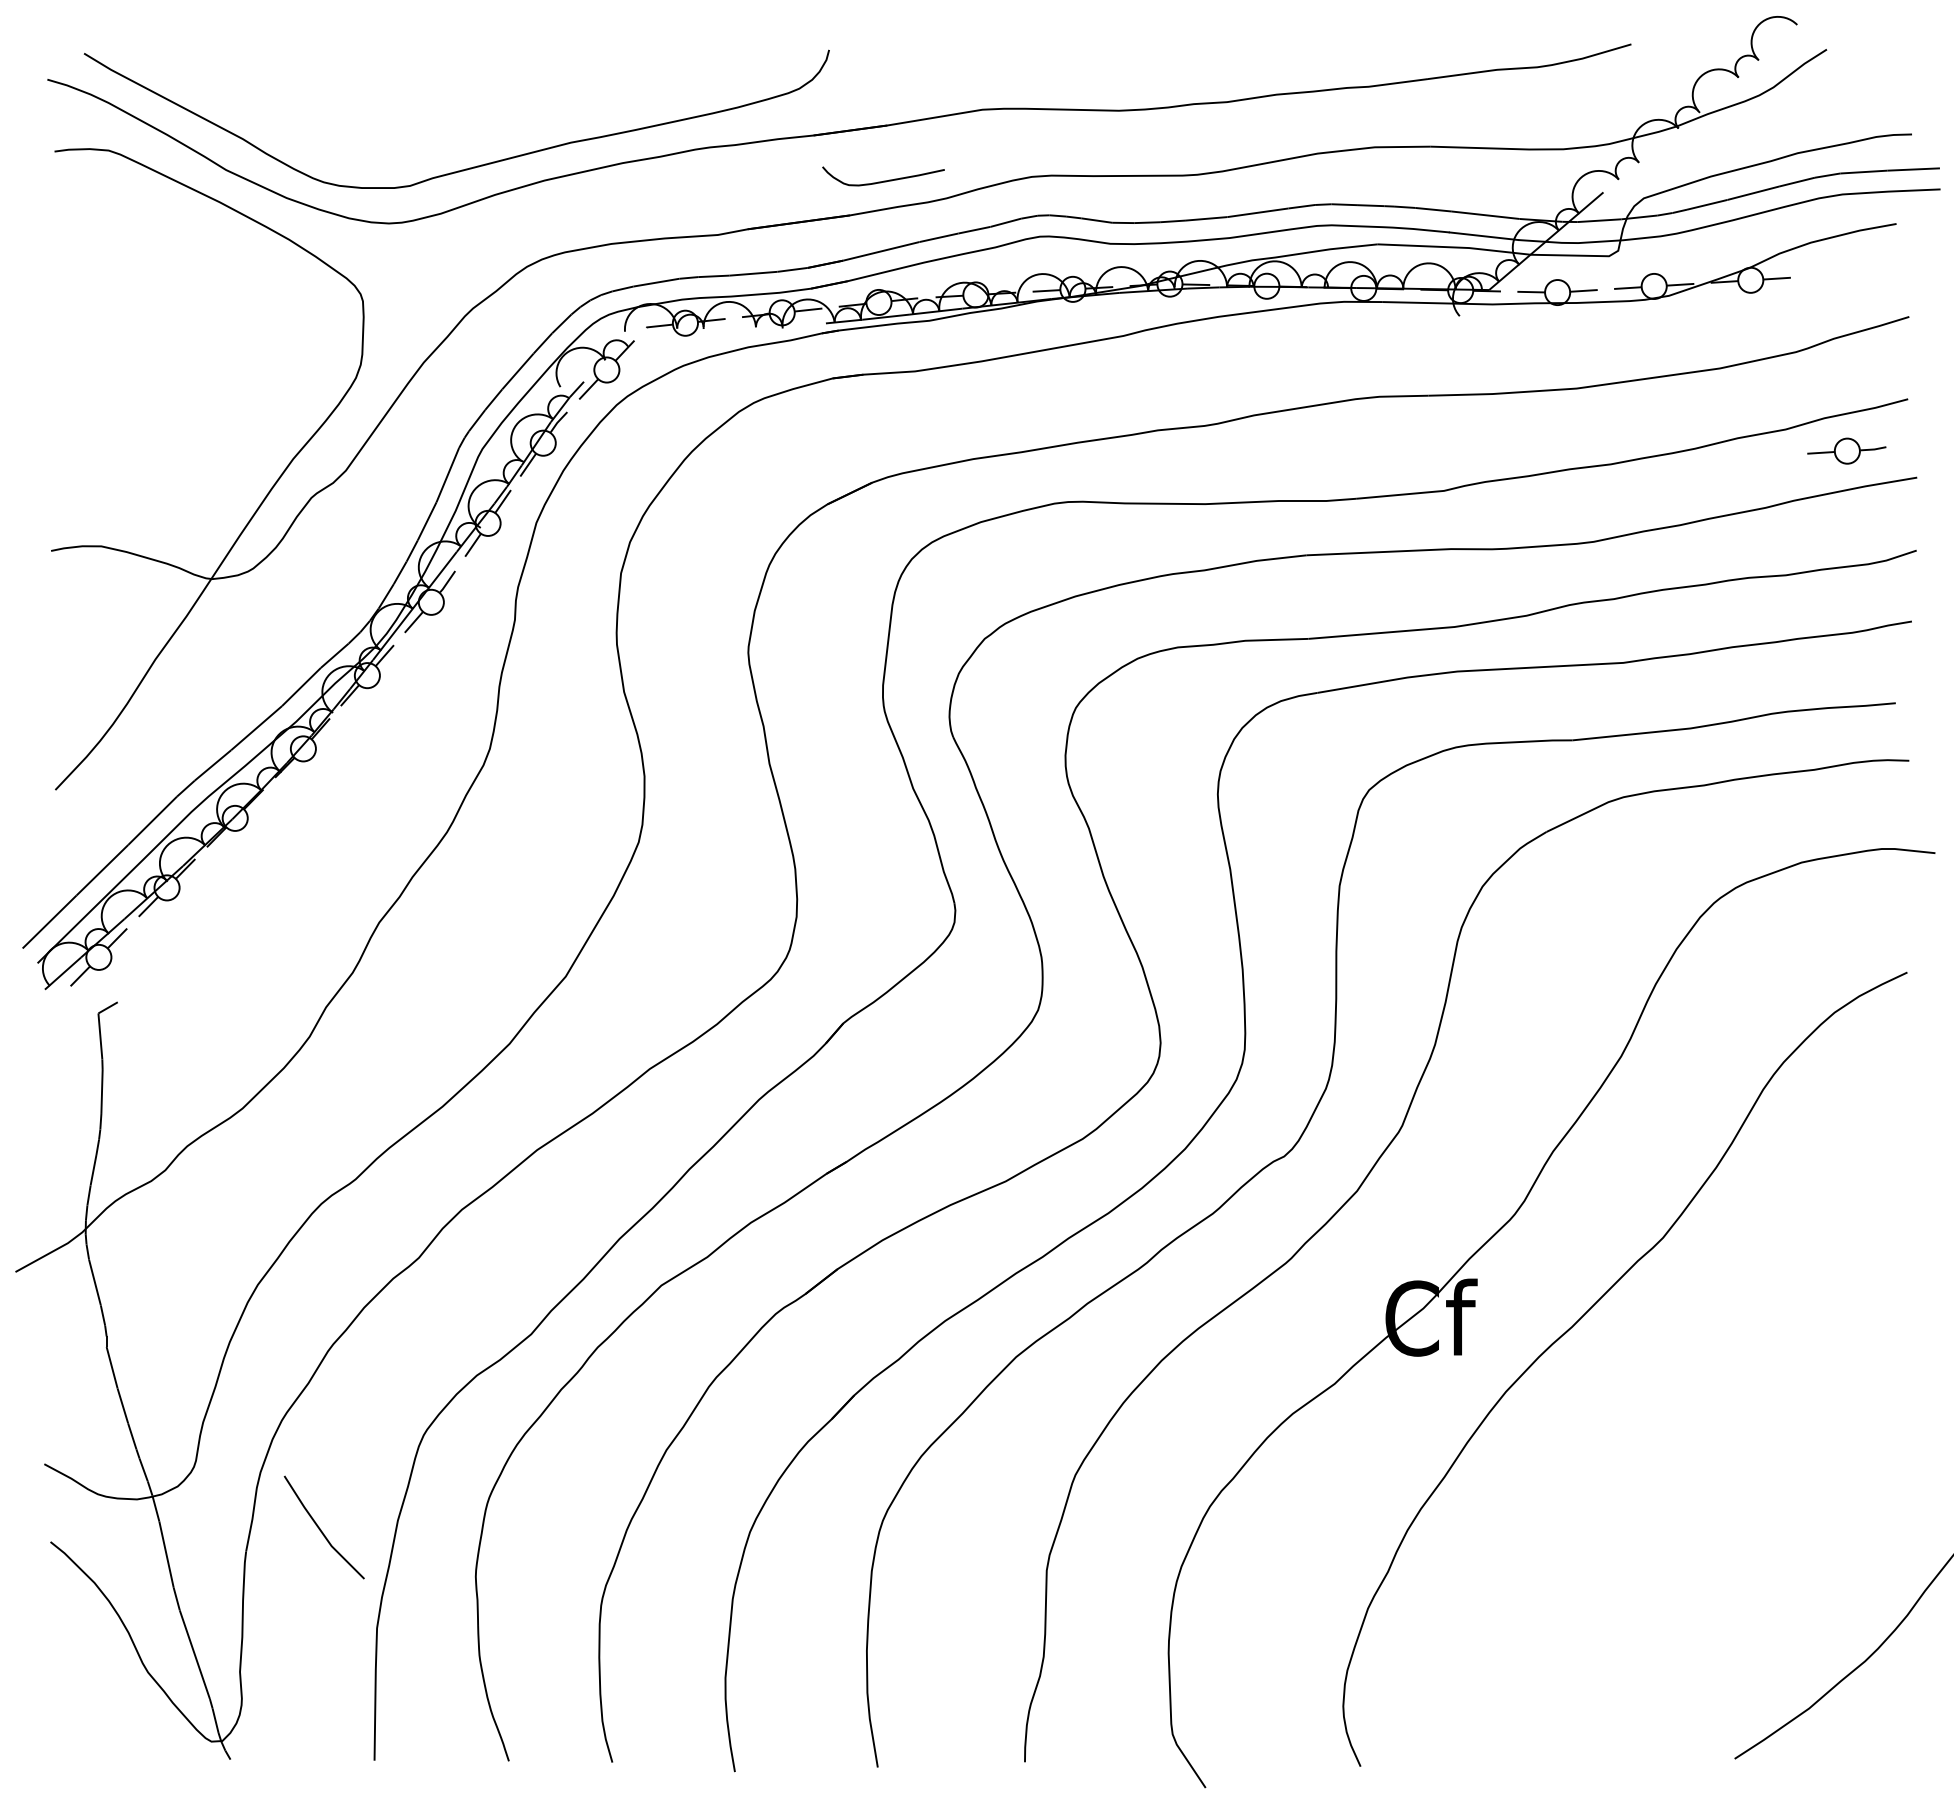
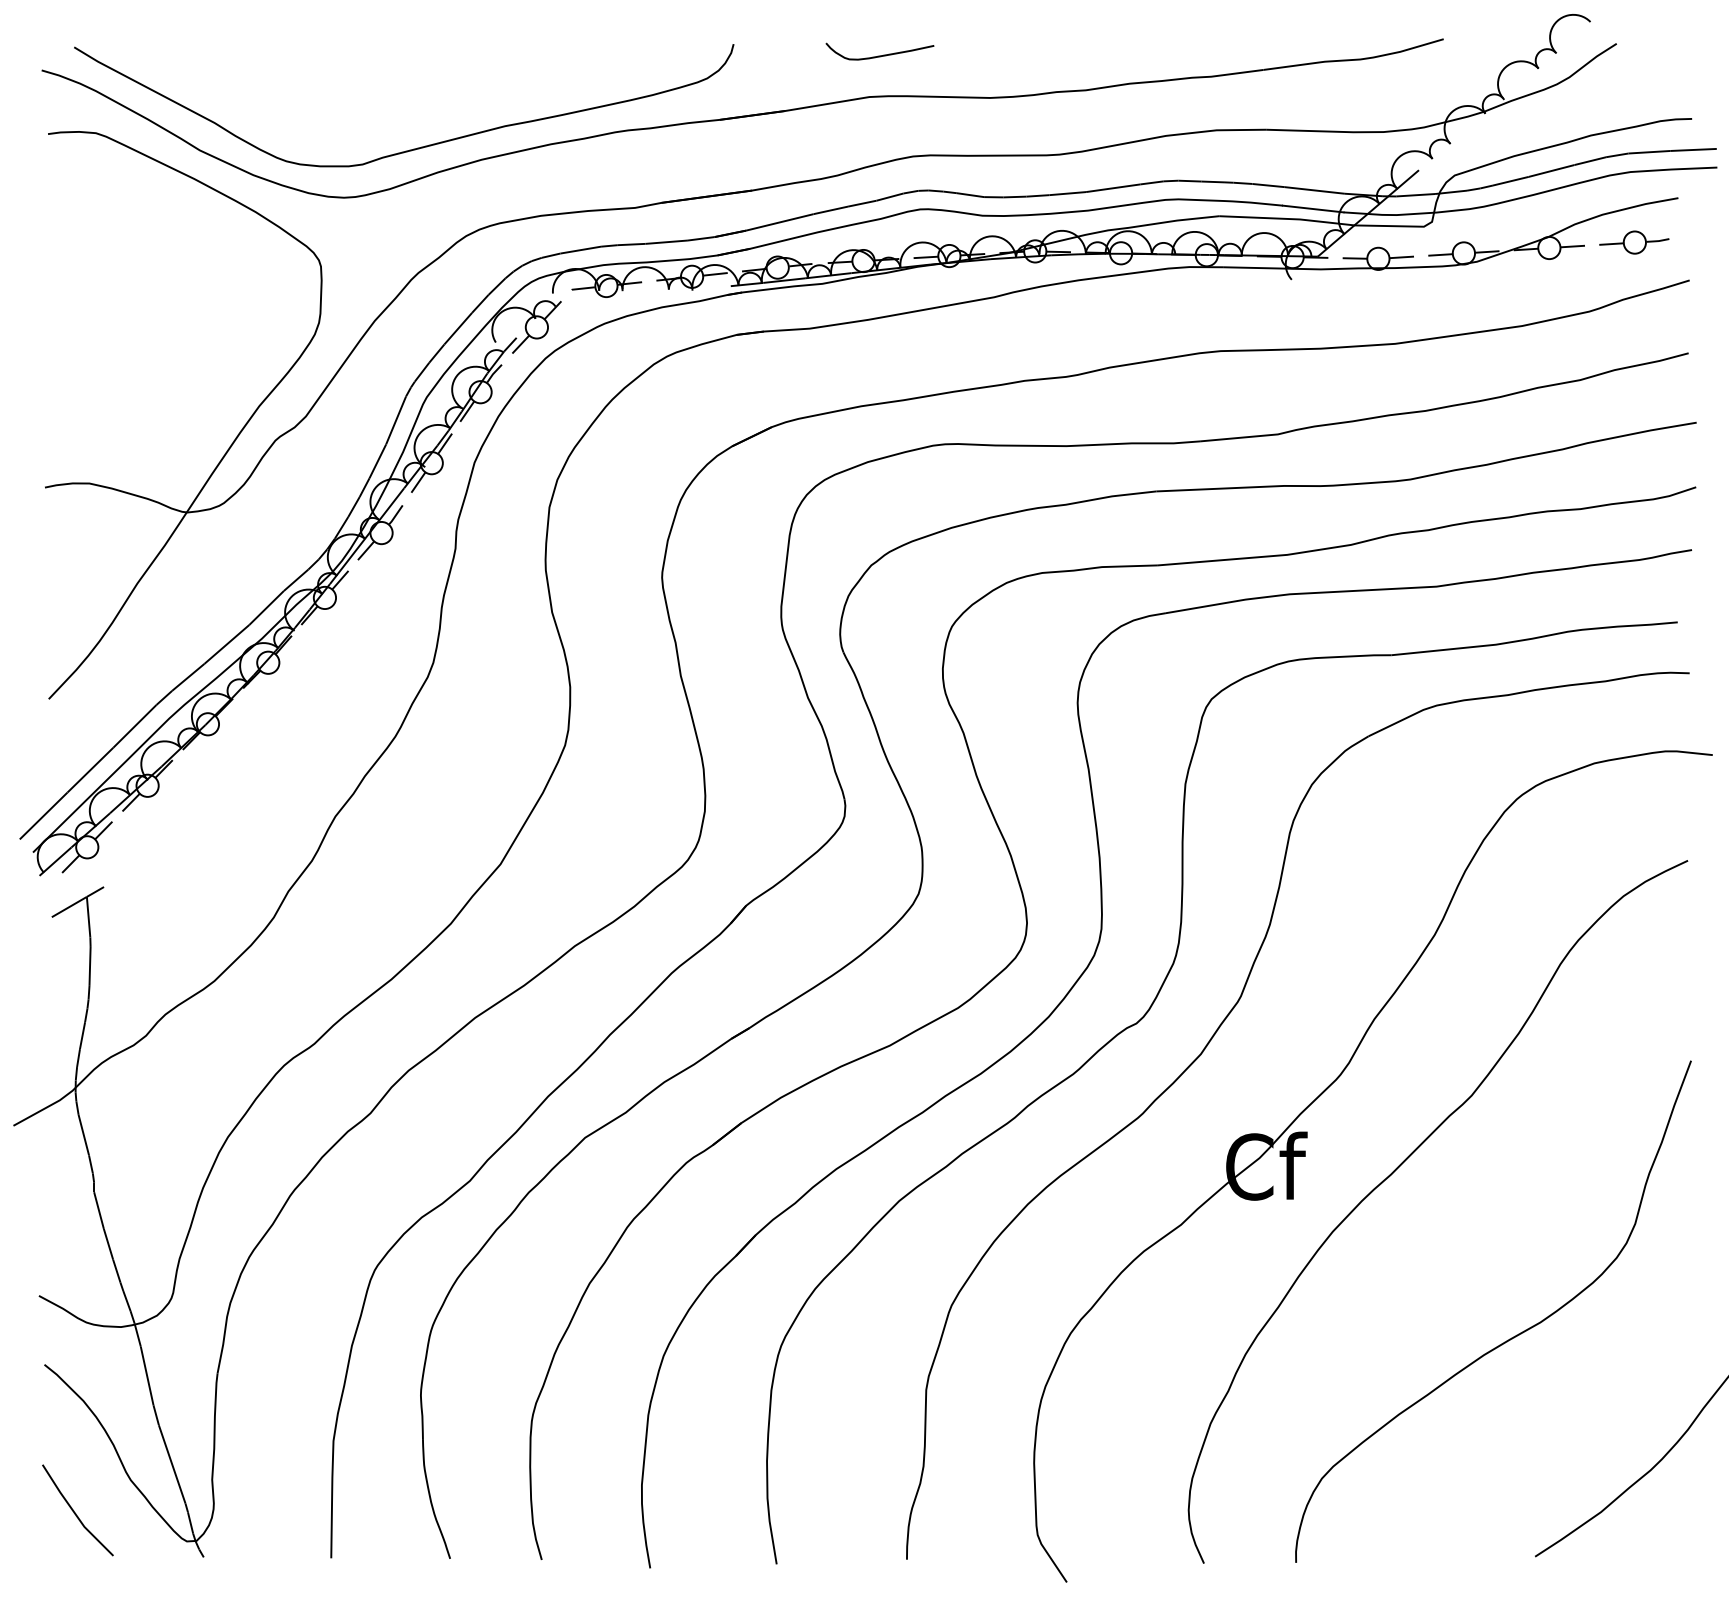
curve: (883, 180) -> (879, 55), moved
part: (1846, 450) -> (1634, 242), moved
line: (78, 1024) -> (69, 906), added
curve: (1707, 1511) -> (1511, 1337), added
line: (321, 1529) -> (75, 1512), moved

